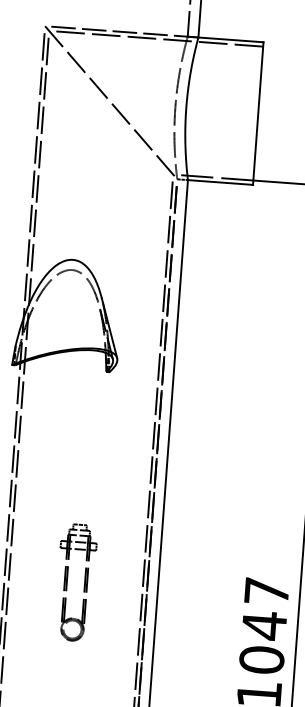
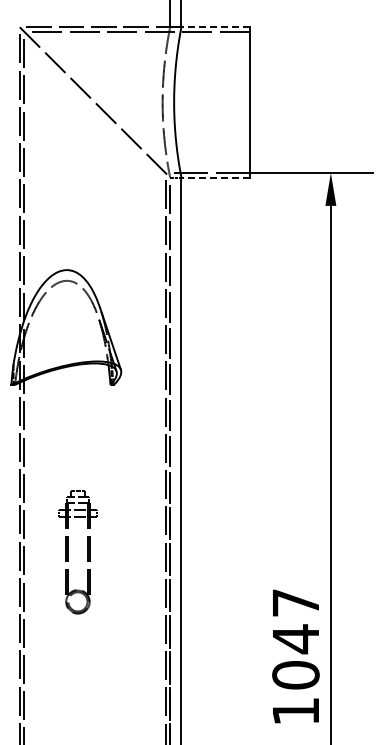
line: (230, 40) -> (215, 27), solid -> dashed
line: (220, 182) -> (215, 177), solid -> dashed
part: (66, 582) -> (68, 552), moved

